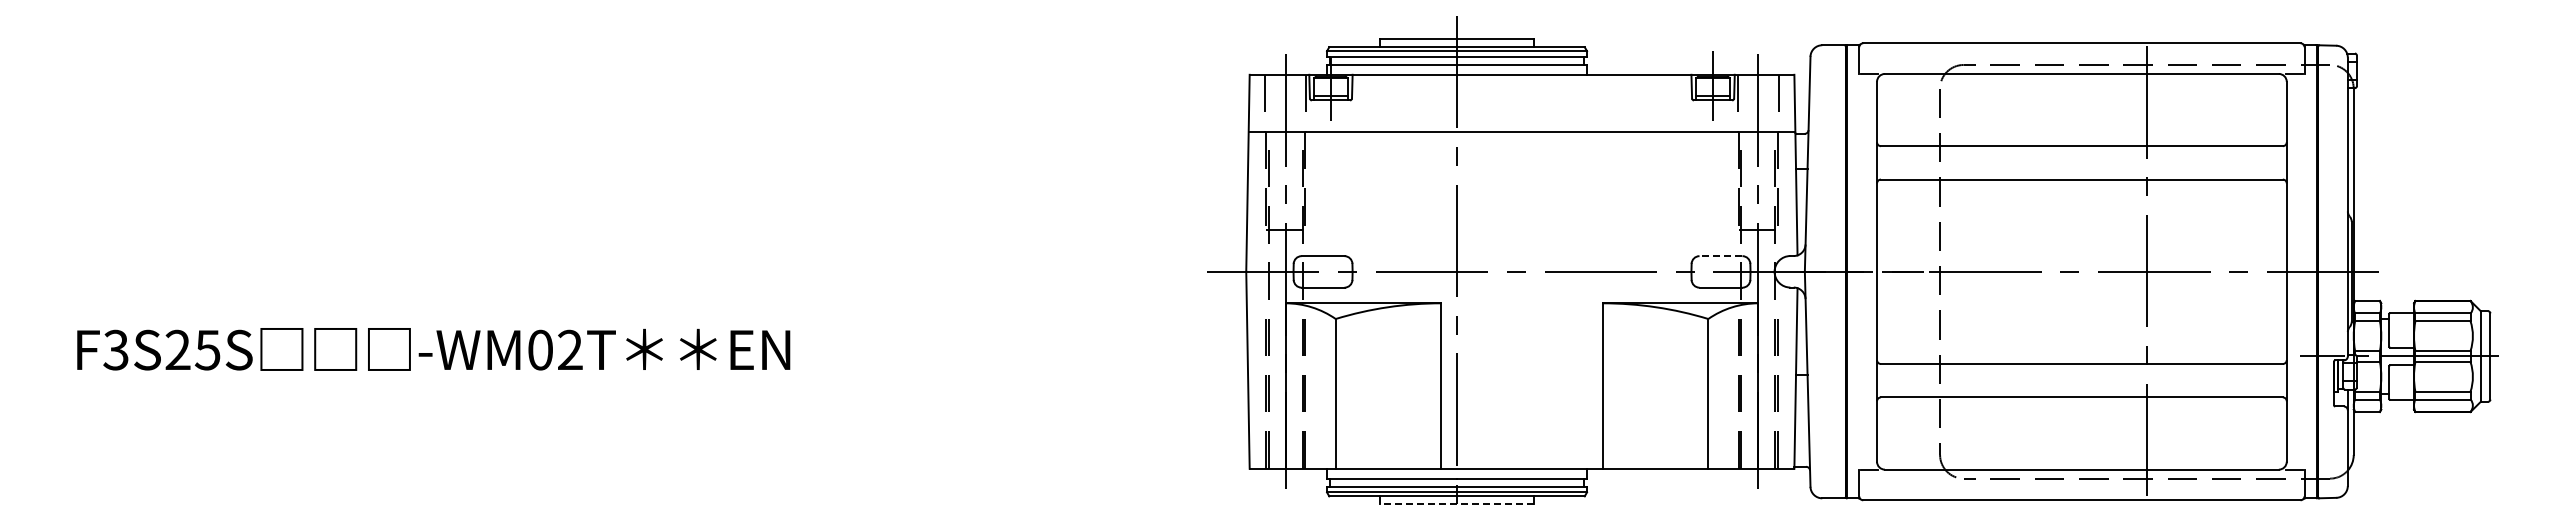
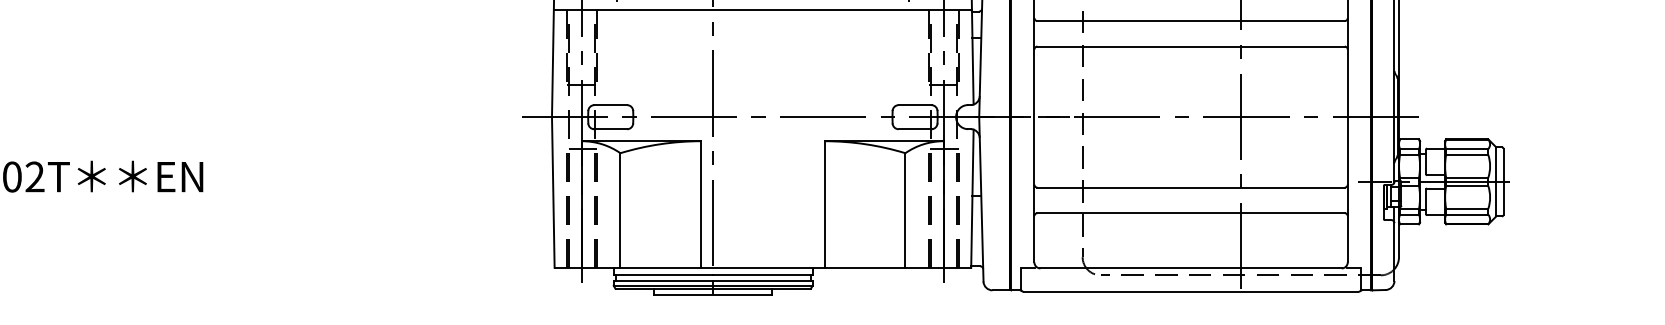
line: (1720, 256) -> (914, 105), dashed -> solid
line: (1285, 313) -> (582, 149), added
line: (1758, 313) -> (943, 149), added
line: (1457, 504) -> (713, 295), dashed -> solid

